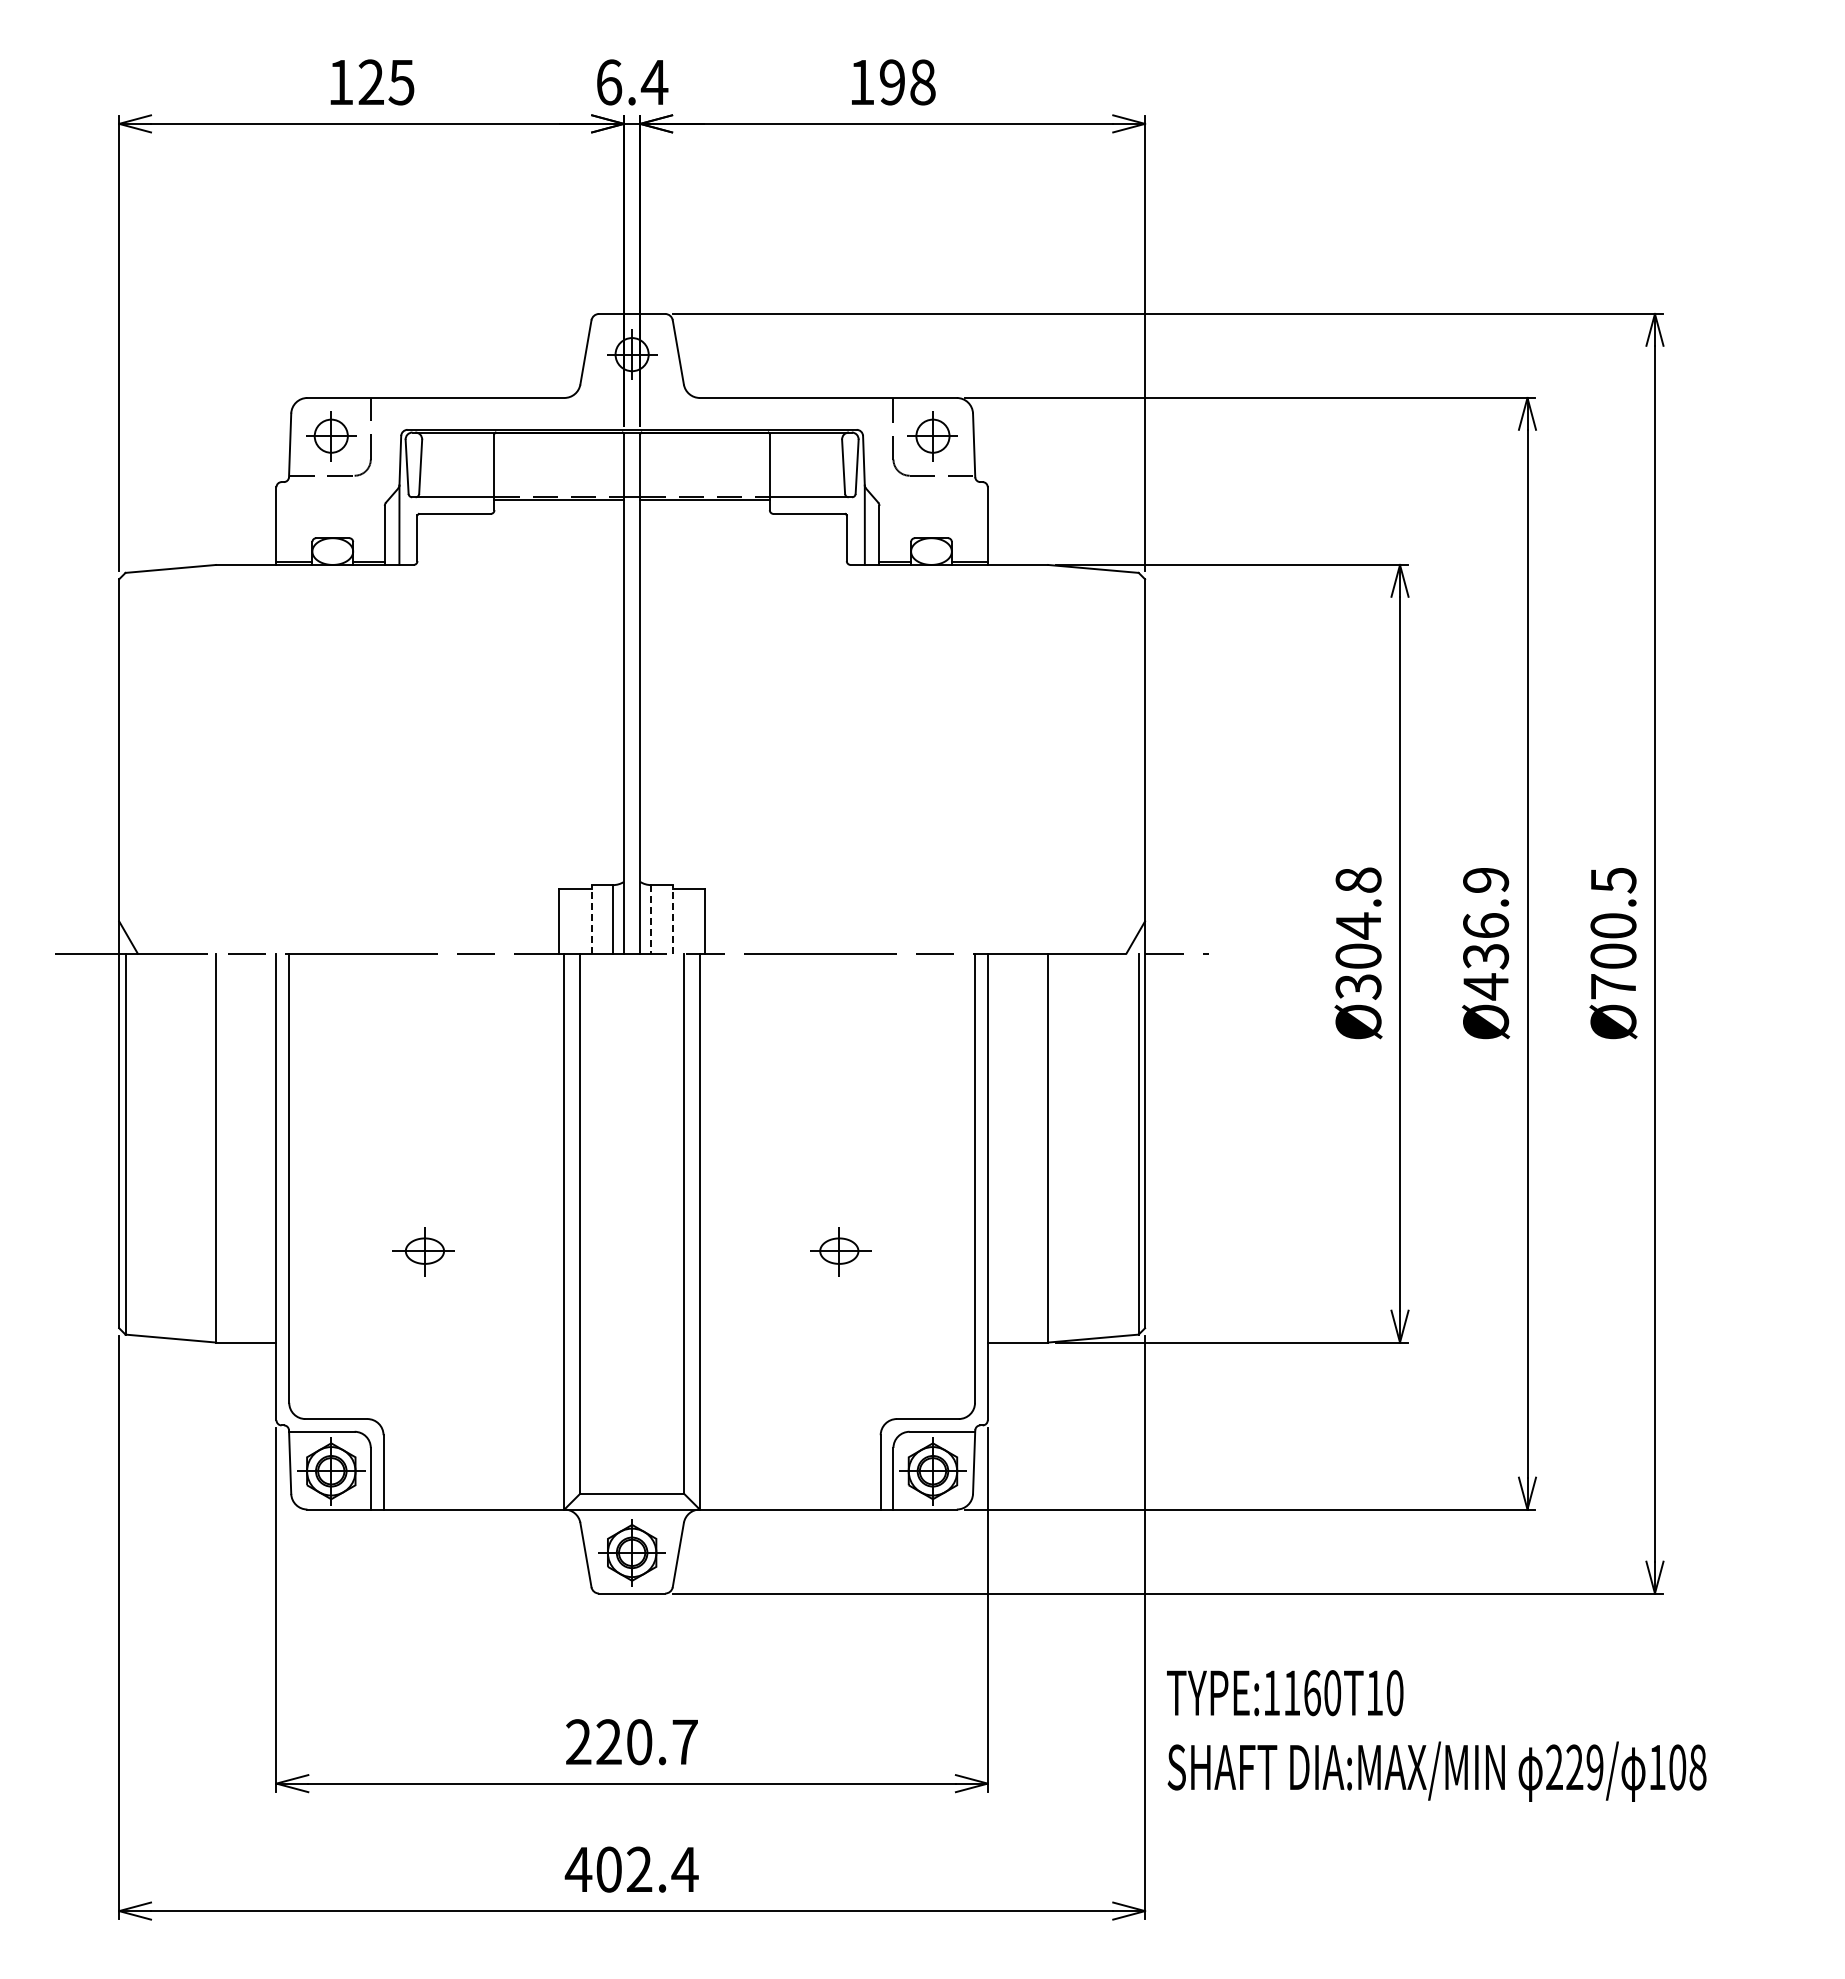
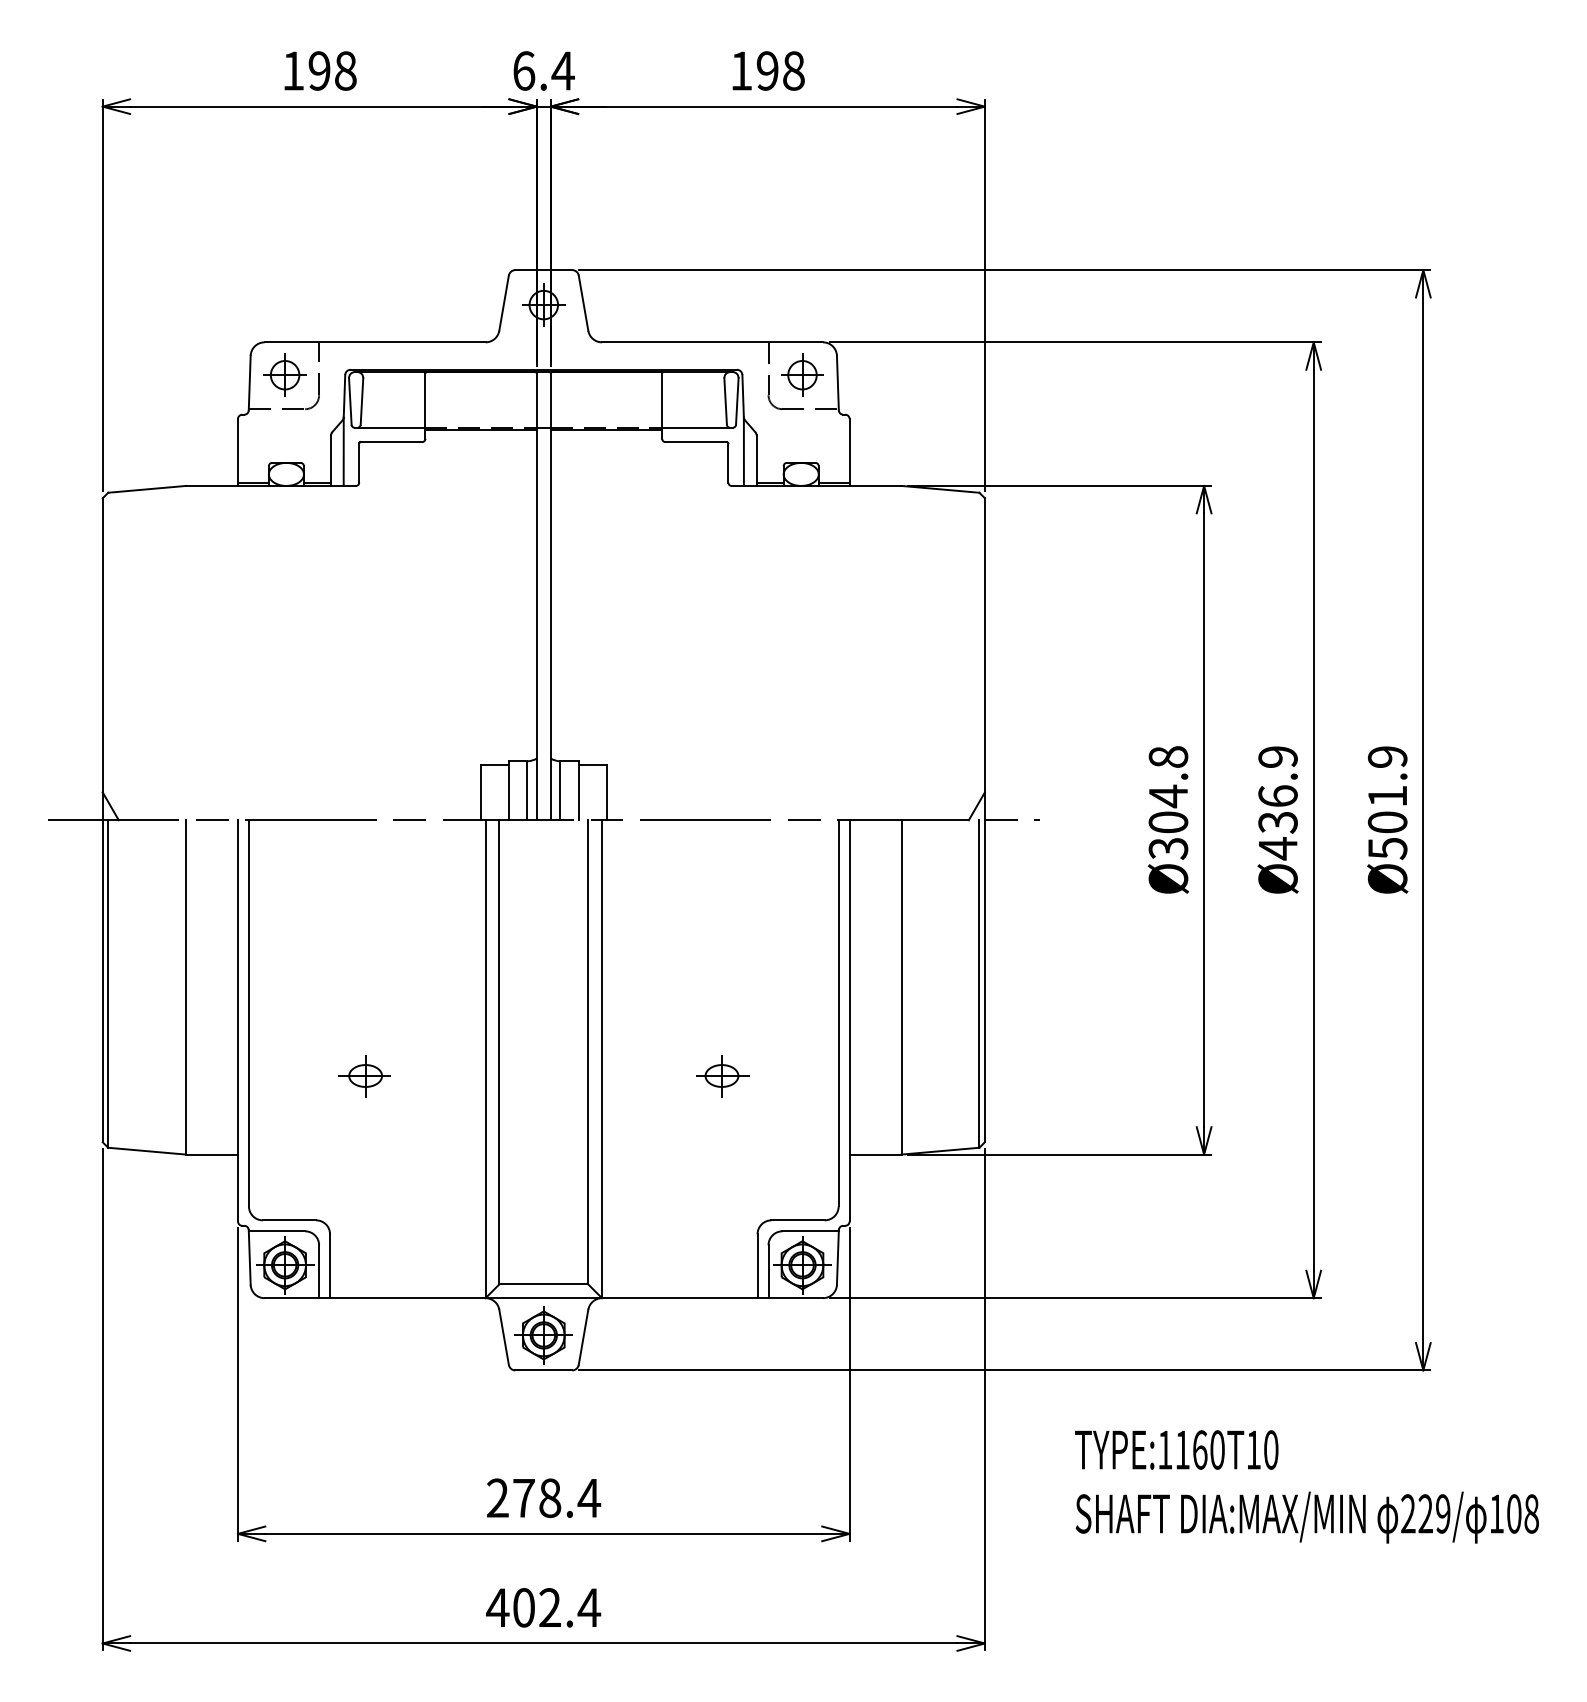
text: (386, 82) -> (332, 71), 125 -> 198
line: (591, 918) -> (508, 789), dashed -> solid
line: (672, 918) -> (578, 789), dashed -> solid
line: (651, 919) -> (560, 790), dashed -> solid
text: (1613, 934) -> (1387, 803), Ø700.5 -> Ø501.9
text: (1436, 1735) -> (1306, 1486), moved
text: (647, 1741) -> (557, 1497), 220.7 -> 278.4

